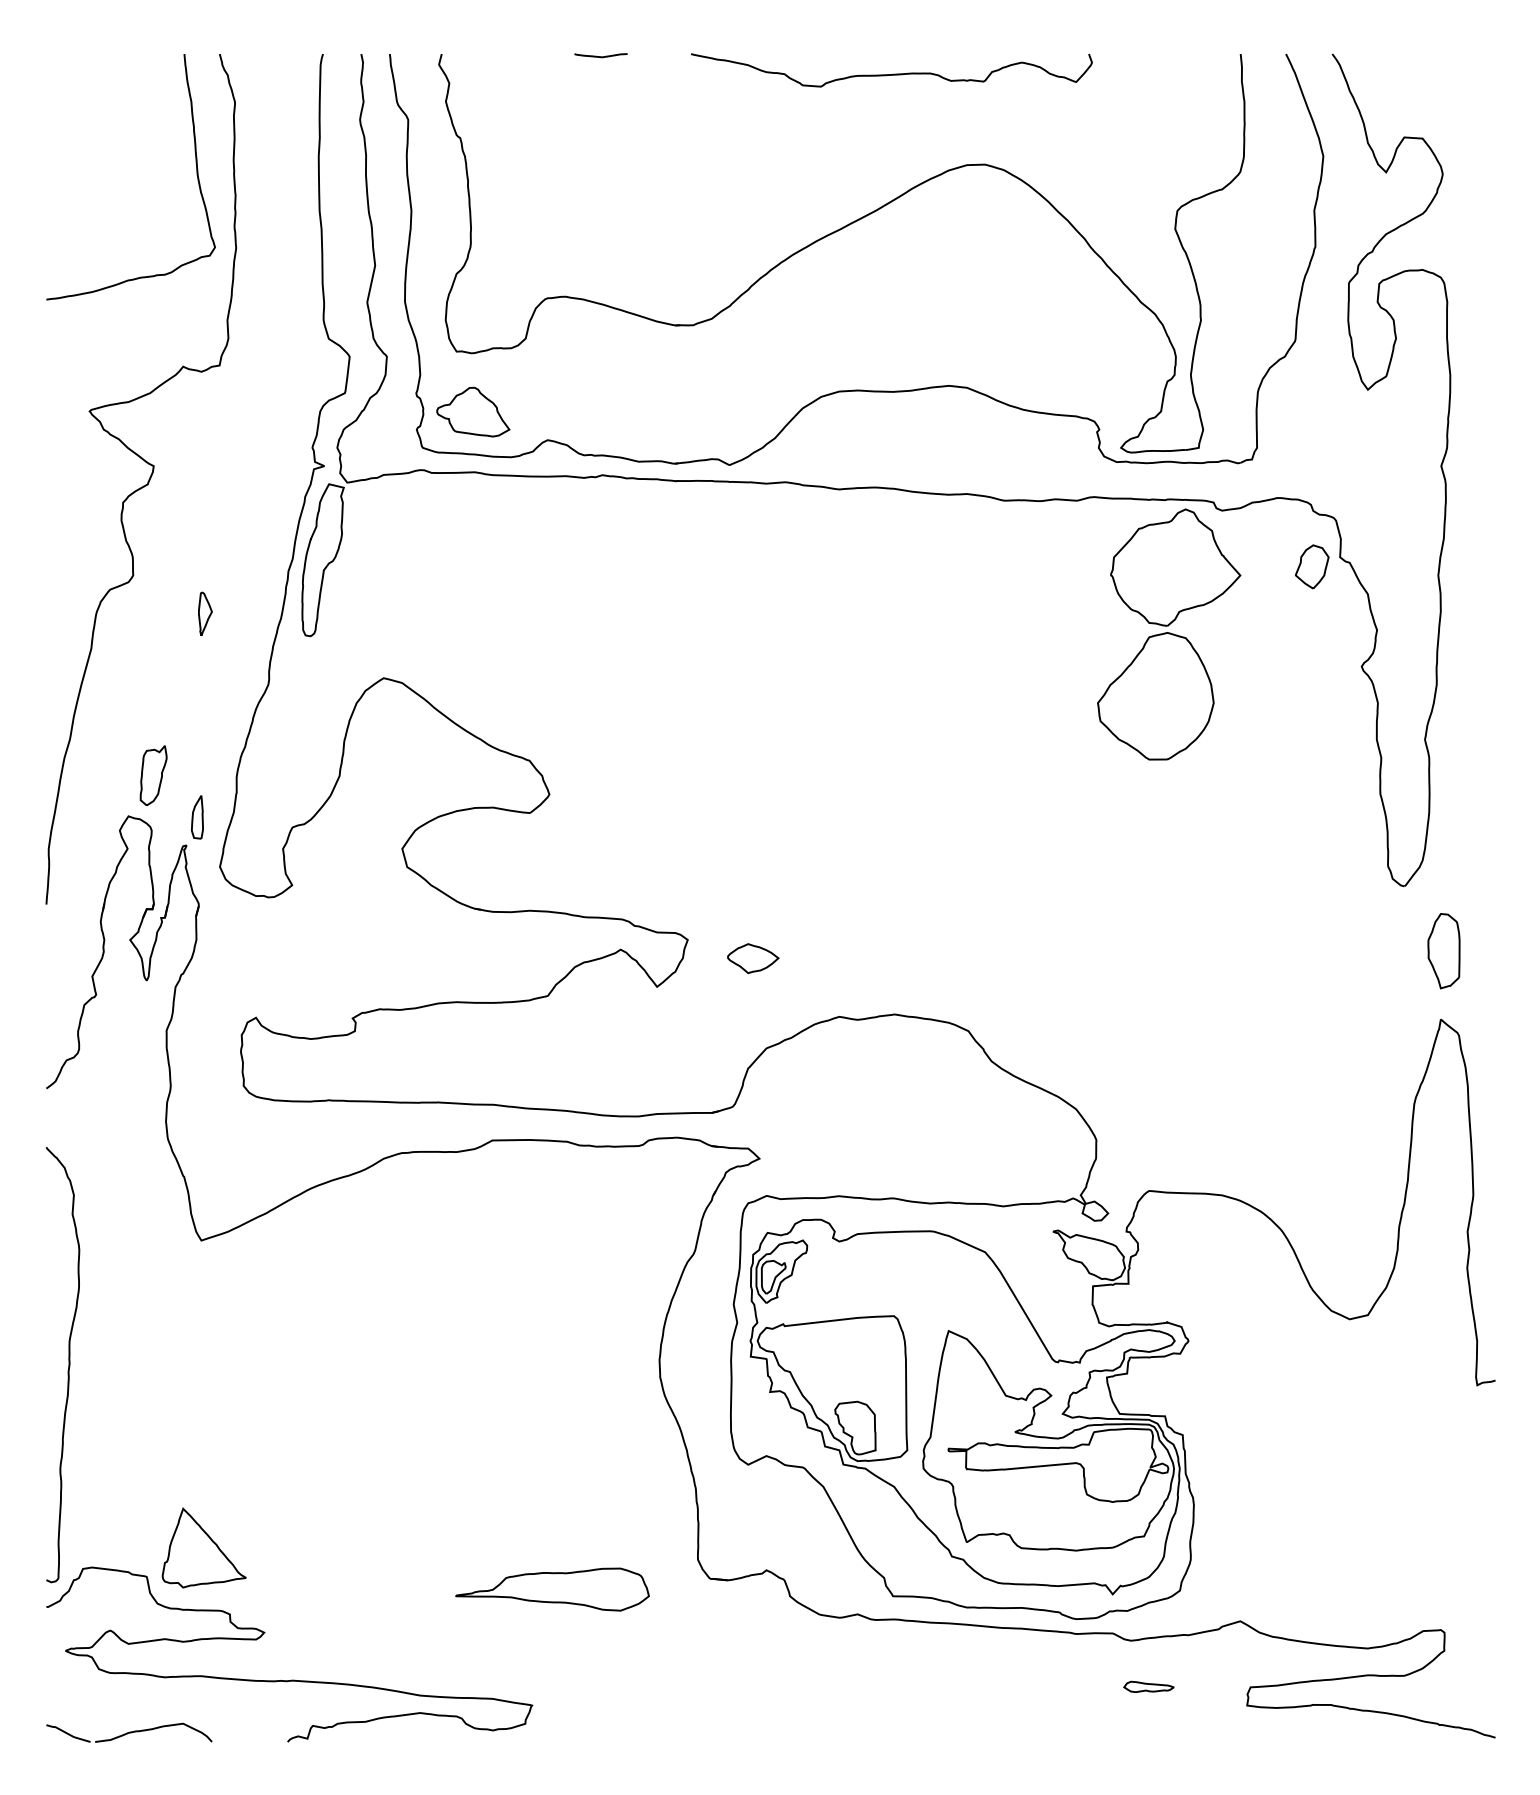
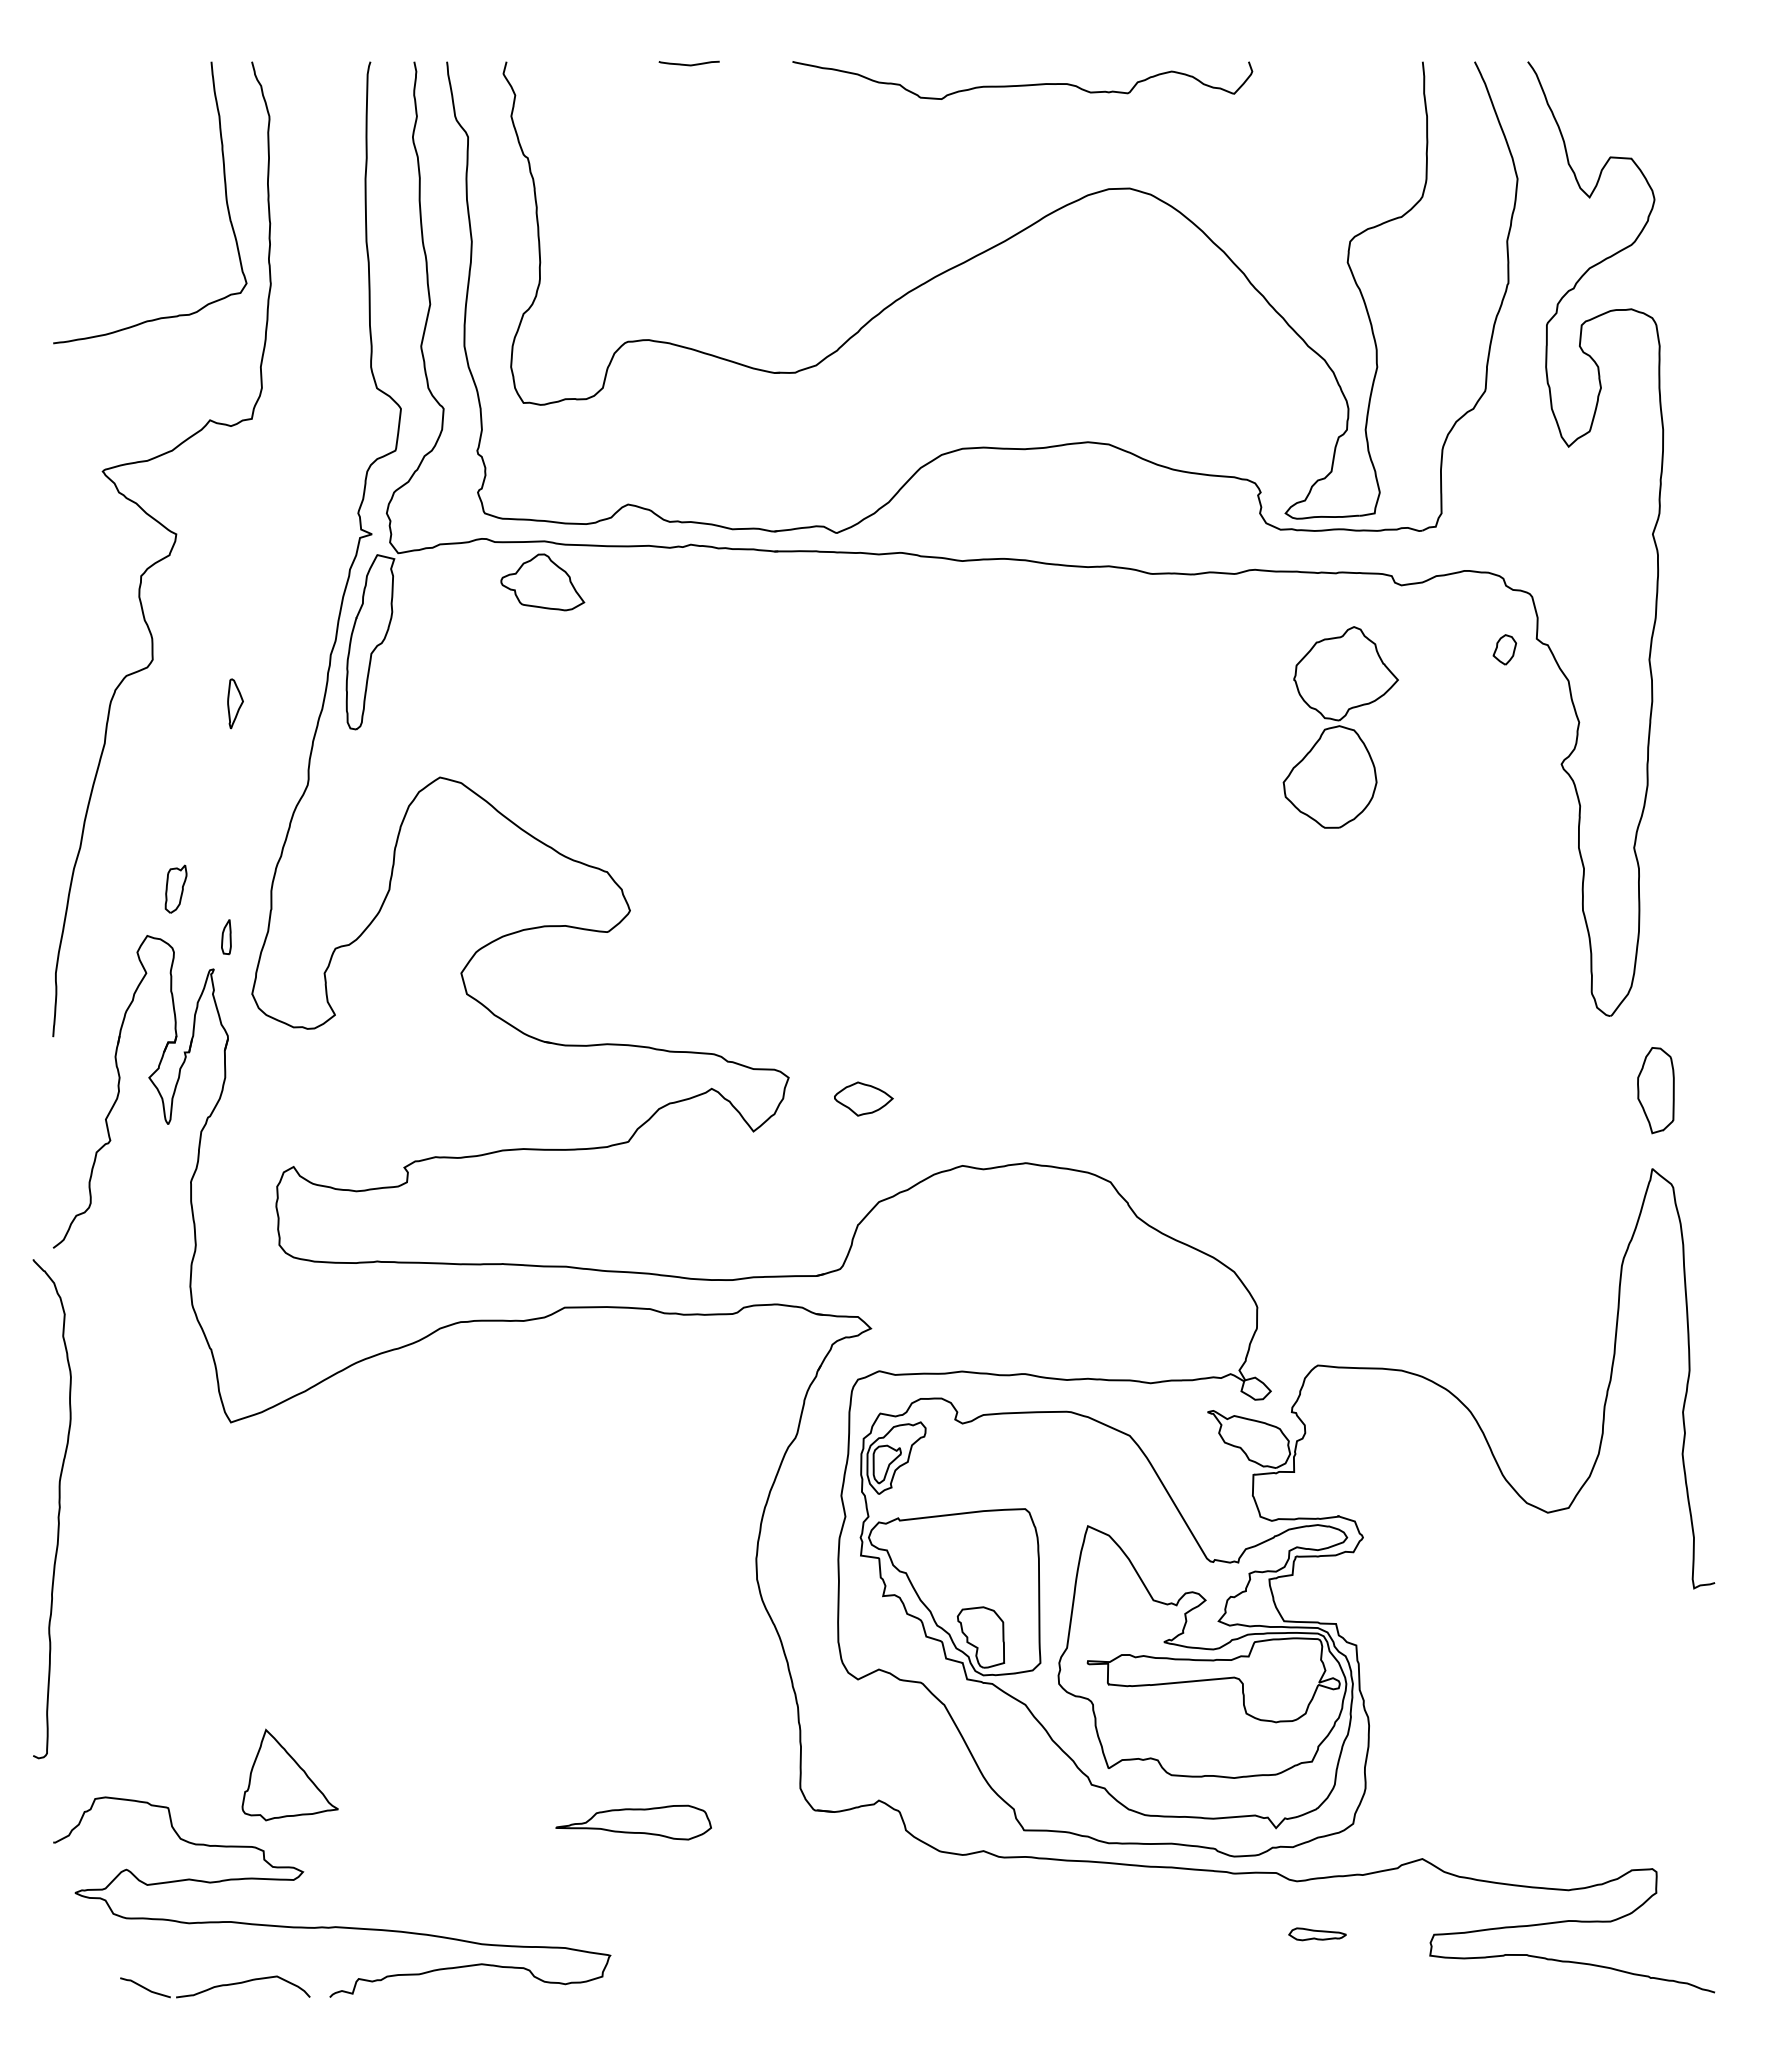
part: (473, 412) -> (542, 582), moved
part: (1311, 566) -> (1504, 649), size x0.6
part: (1168, 634) -> (1340, 727), size x0.7
part: (153, 774) -> (175, 888), size x0.7
part: (197, 816) -> (226, 936), size x0.7
curve: (68, 1365) -> (58, 1509), moved
part: (203, 1547) -> (289, 1774), moved
part: (552, 1589) -> (633, 1822), size x0.7
part: (129, 1732) -> (215, 1986), moved

